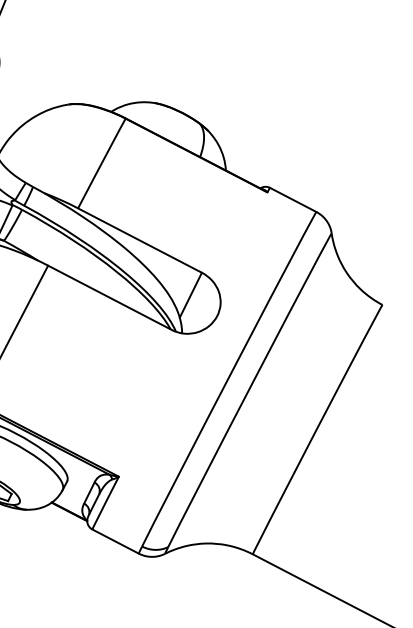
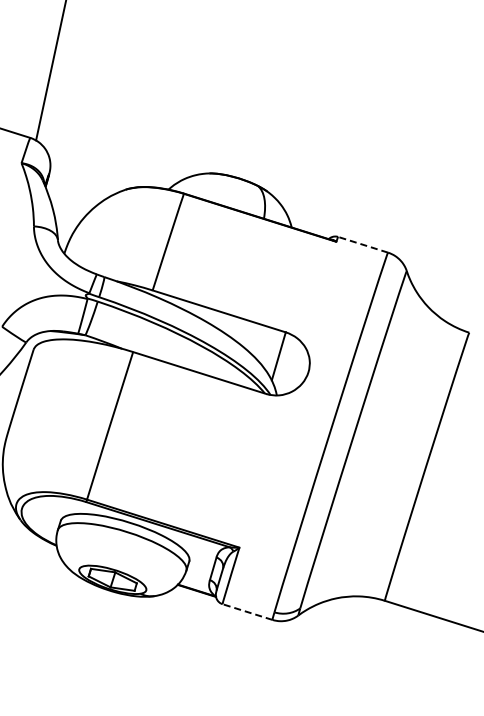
line: (292, 199) -> (362, 244), solid -> dashed
line: (115, 541) -> (247, 611), solid -> dashed

